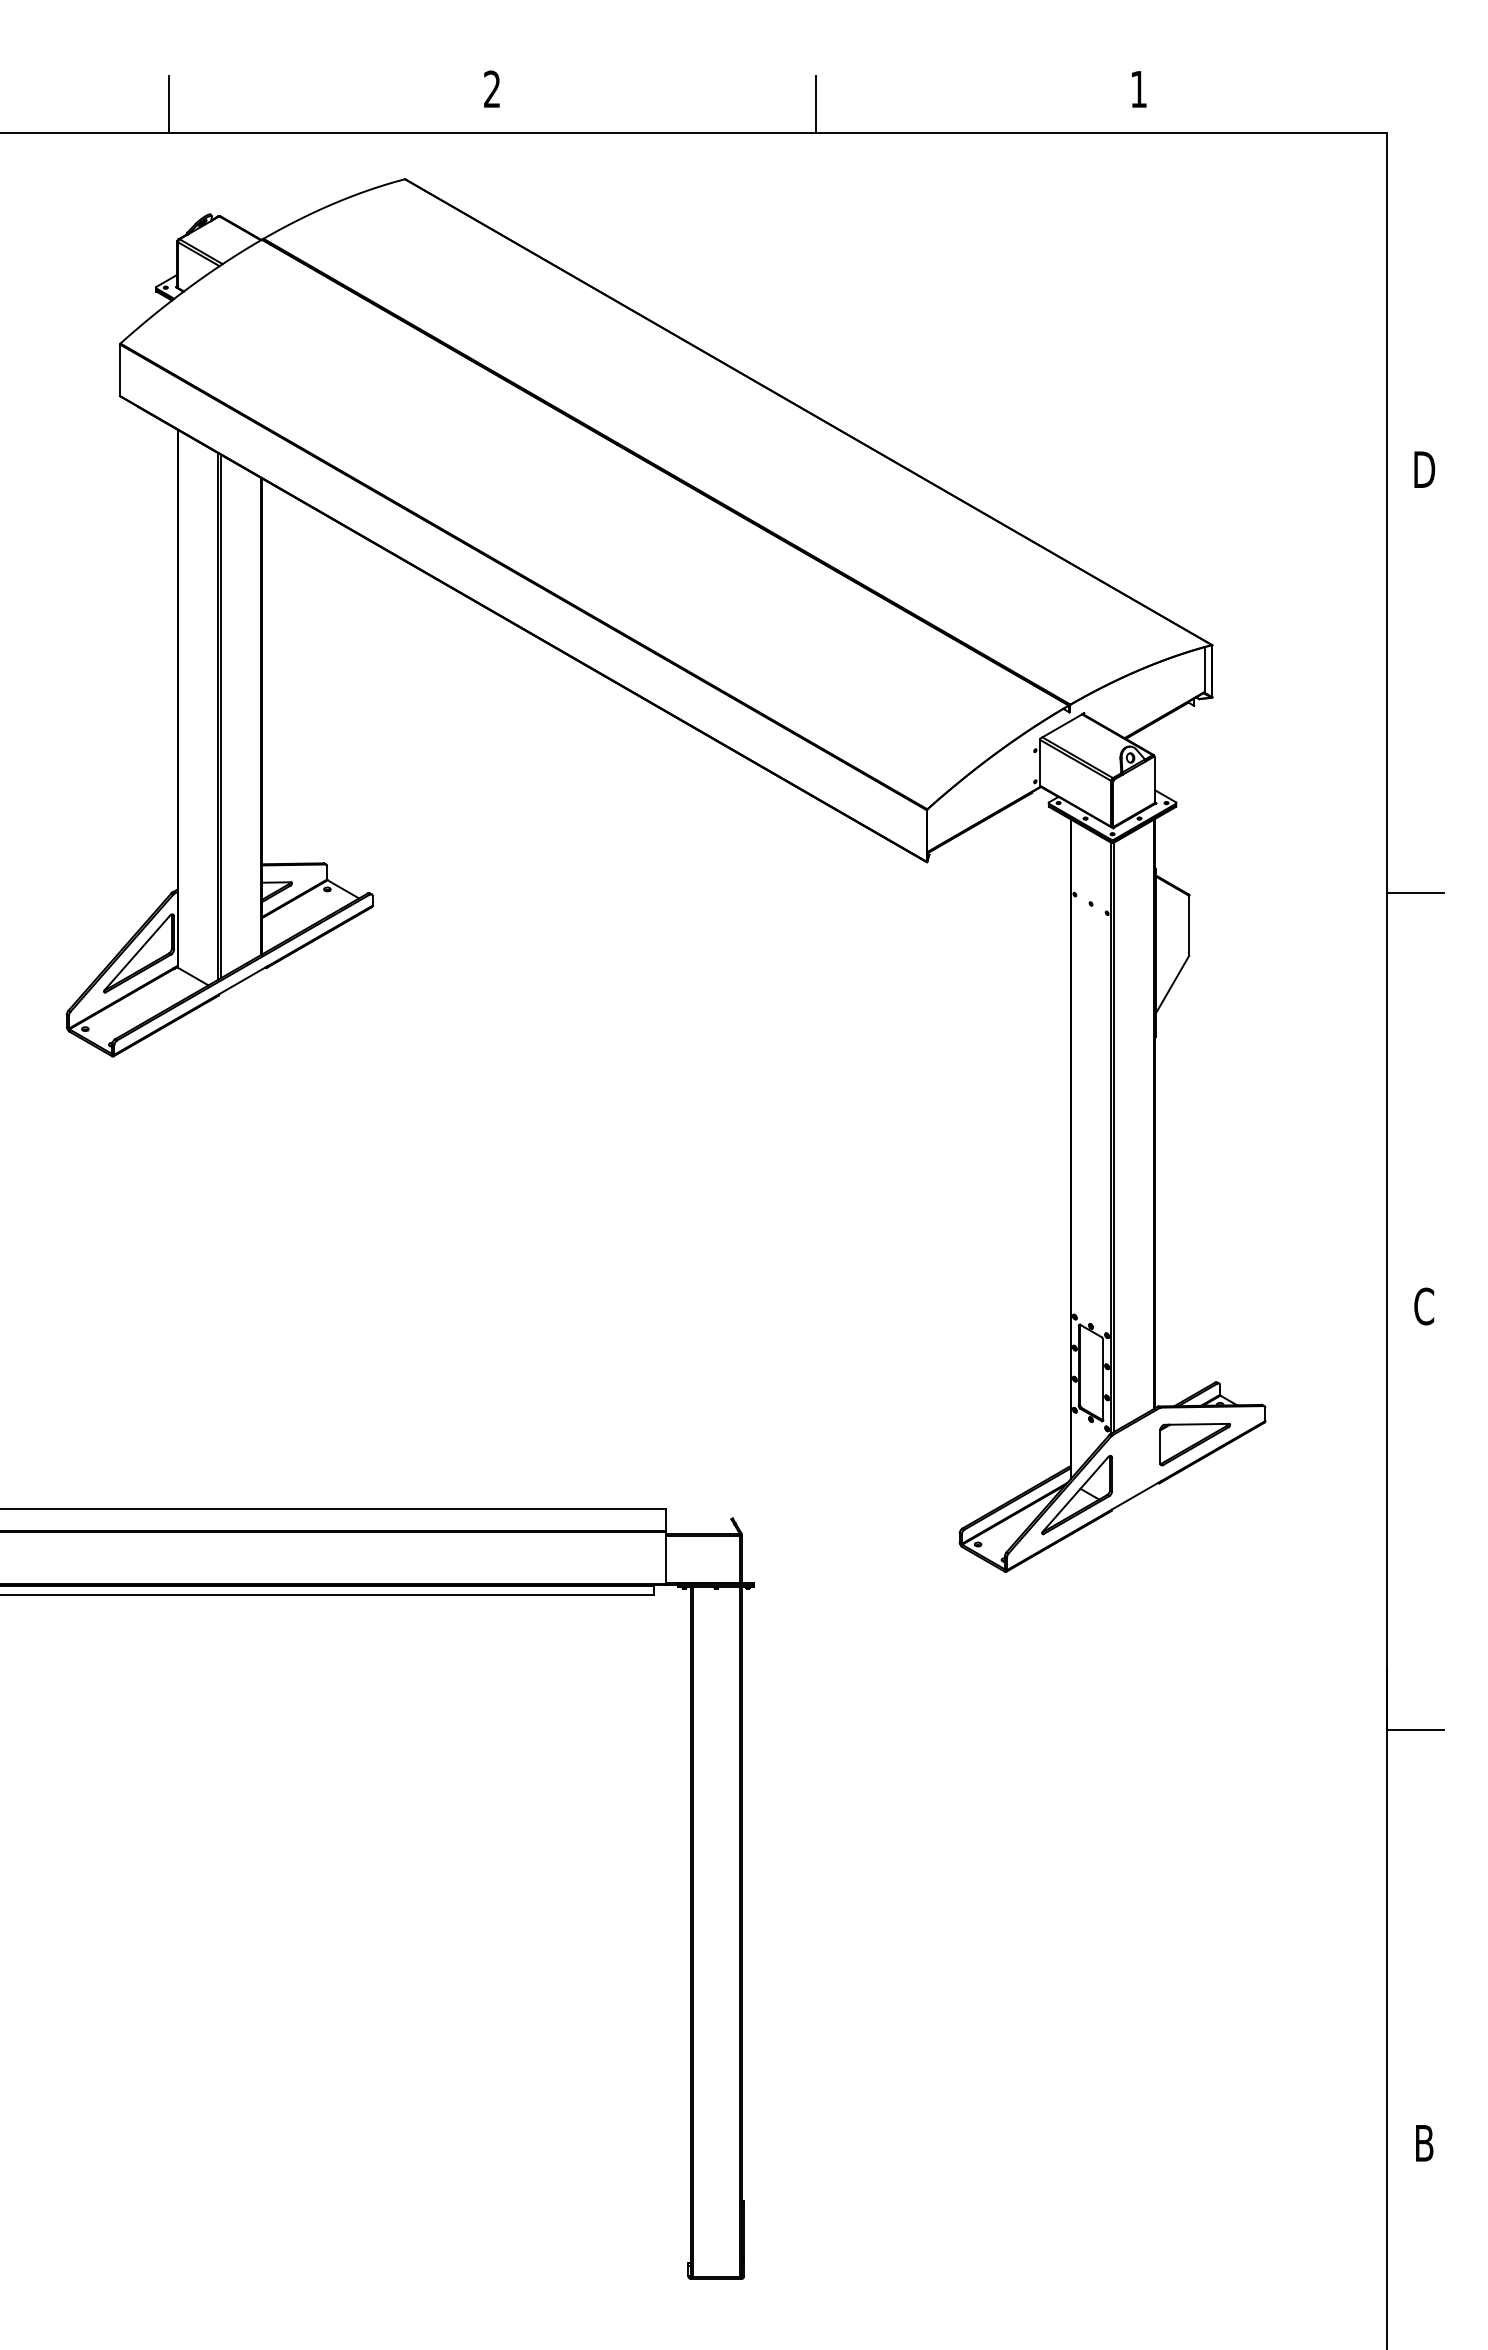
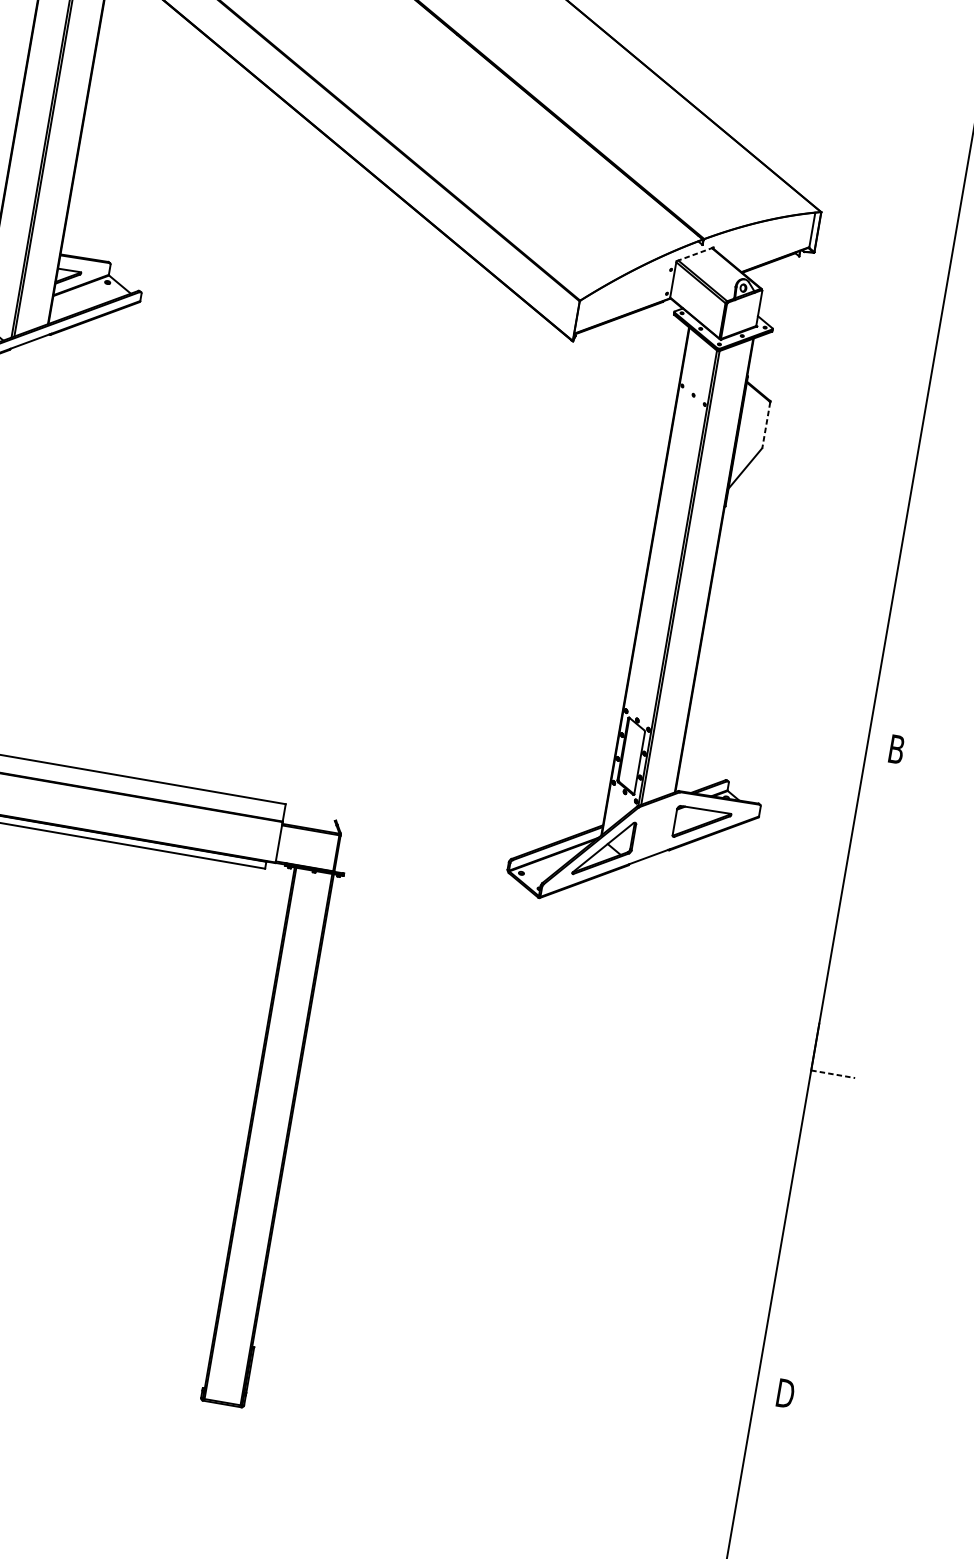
line: (1062, 725) -> (695, 254), solid -> dashed
line: (1414, 893) -> (943, 430), removed
line: (1189, 925) -> (766, 424), solid -> dashed
text: (1424, 1306) -> (896, 749), C -> B
line: (1415, 1730) -> (833, 1074), solid -> dashed
text: (1424, 2143) -> (785, 1393), B -> D

